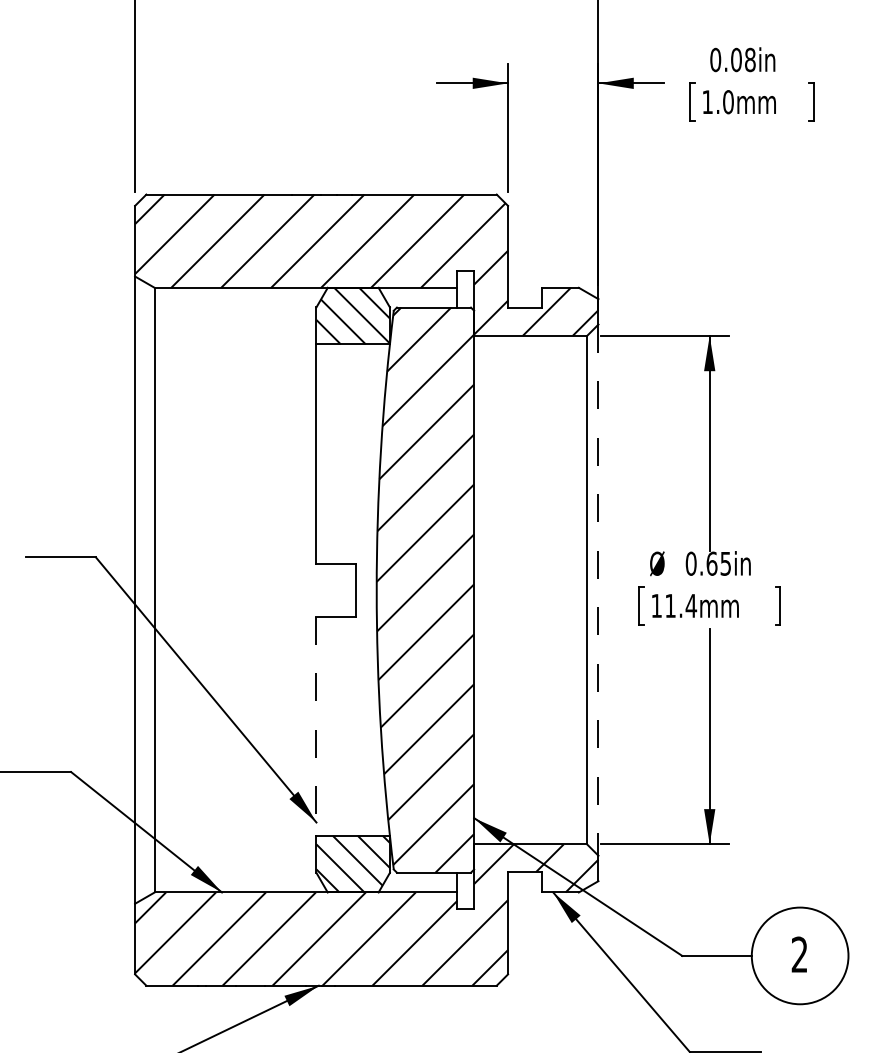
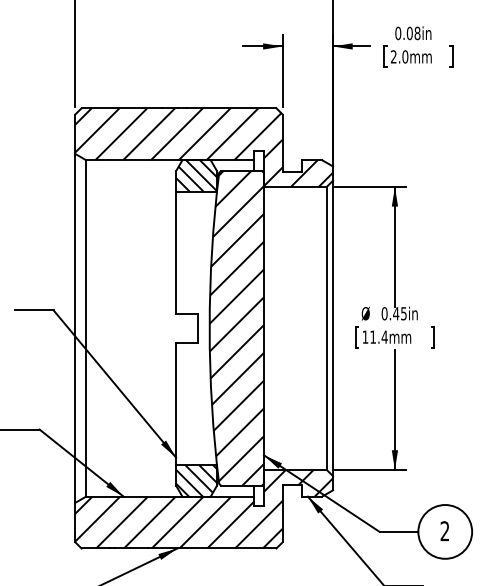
text: (707, 101) -> (393, 56), 1.0mm -> 2.0mm
text: (712, 563) -> (396, 313), 0.65in -> 0.45in
line: (599, 590) -> (333, 328), dashed -> solid
line: (317, 726) -> (176, 404), dashed -> solid

